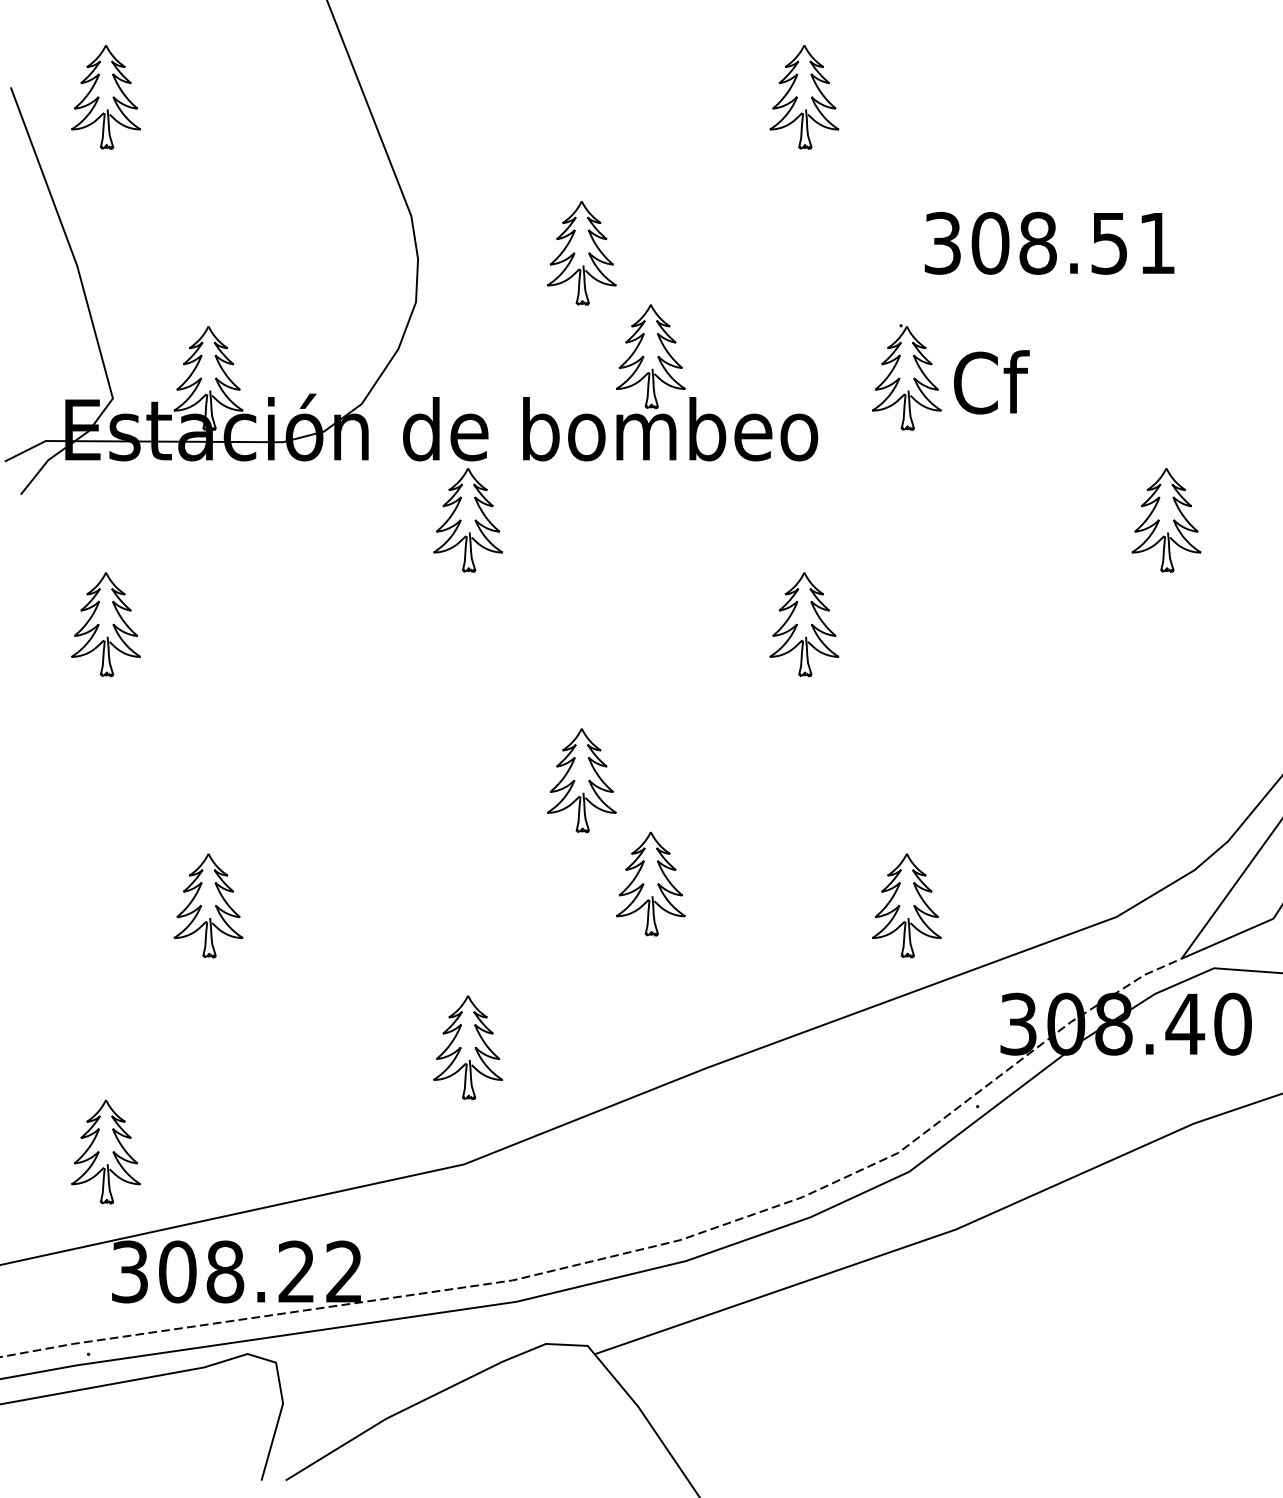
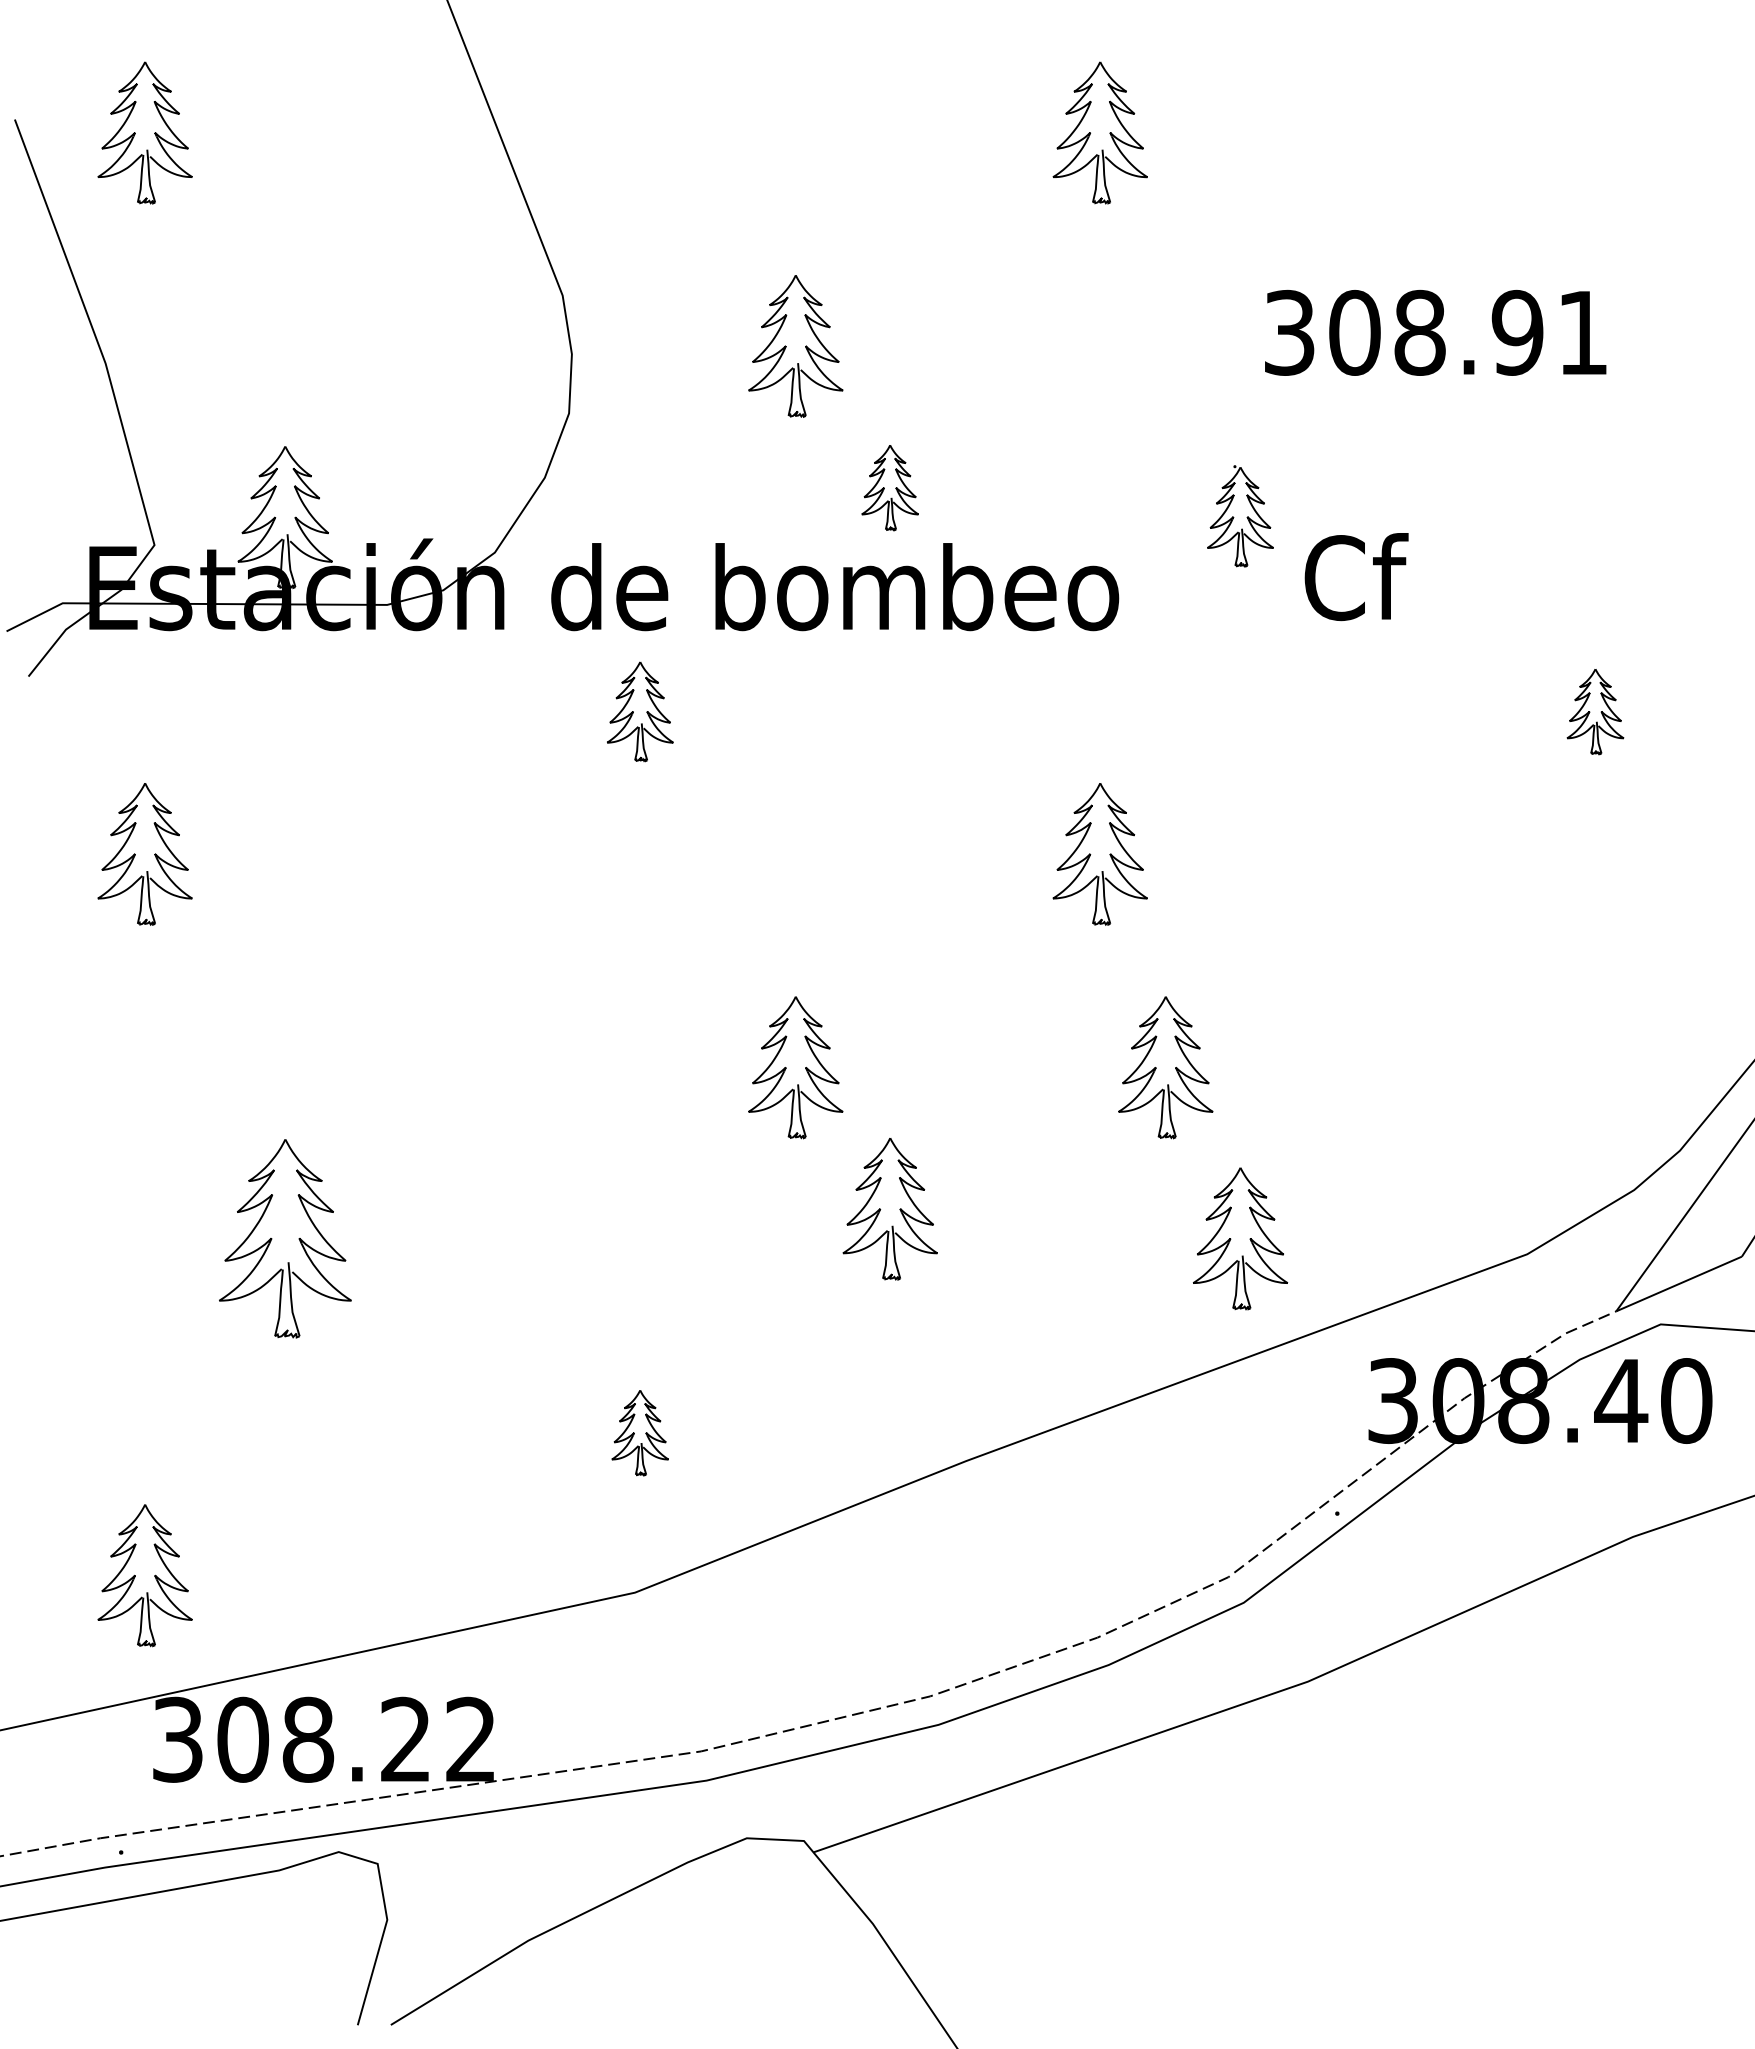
text: (1109, 243) -> (1517, 332), 308.51 -> 308.91
part: (650, 356) -> (889, 487), size x0.6
part: (906, 376) -> (1240, 515), size x0.7
text: (991, 382) -> (1356, 577), moved
part: (467, 520) -> (639, 711), size x0.7
part: (1166, 520) -> (1595, 711), size x0.6
part: (852, 780) -> (1165, 1067), added
part: (207, 905) -> (284, 1238), size x1.4
part: (467, 1047) -> (639, 1432), size x0.6

